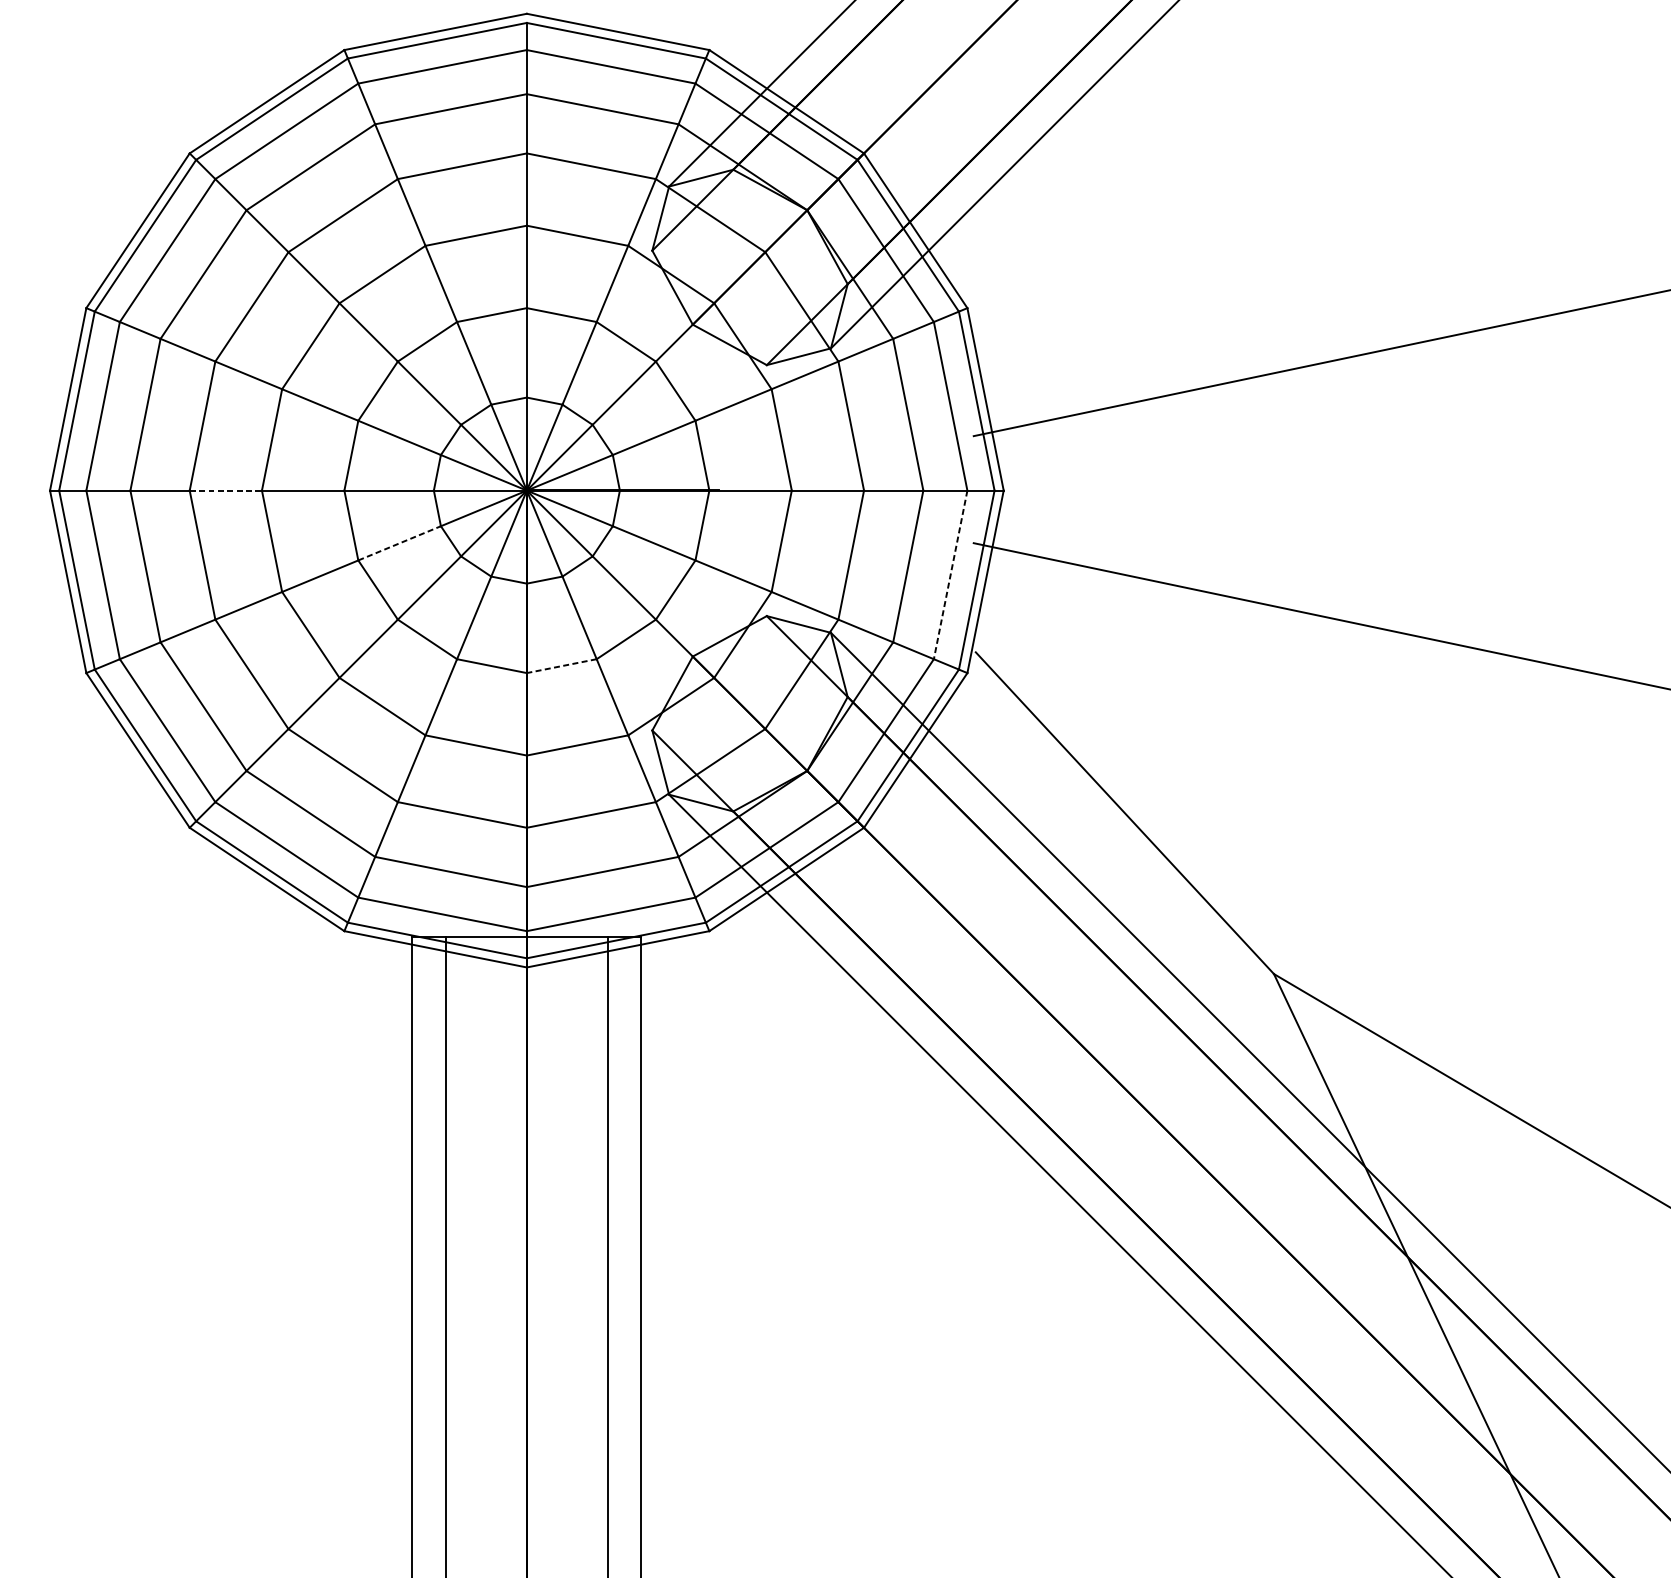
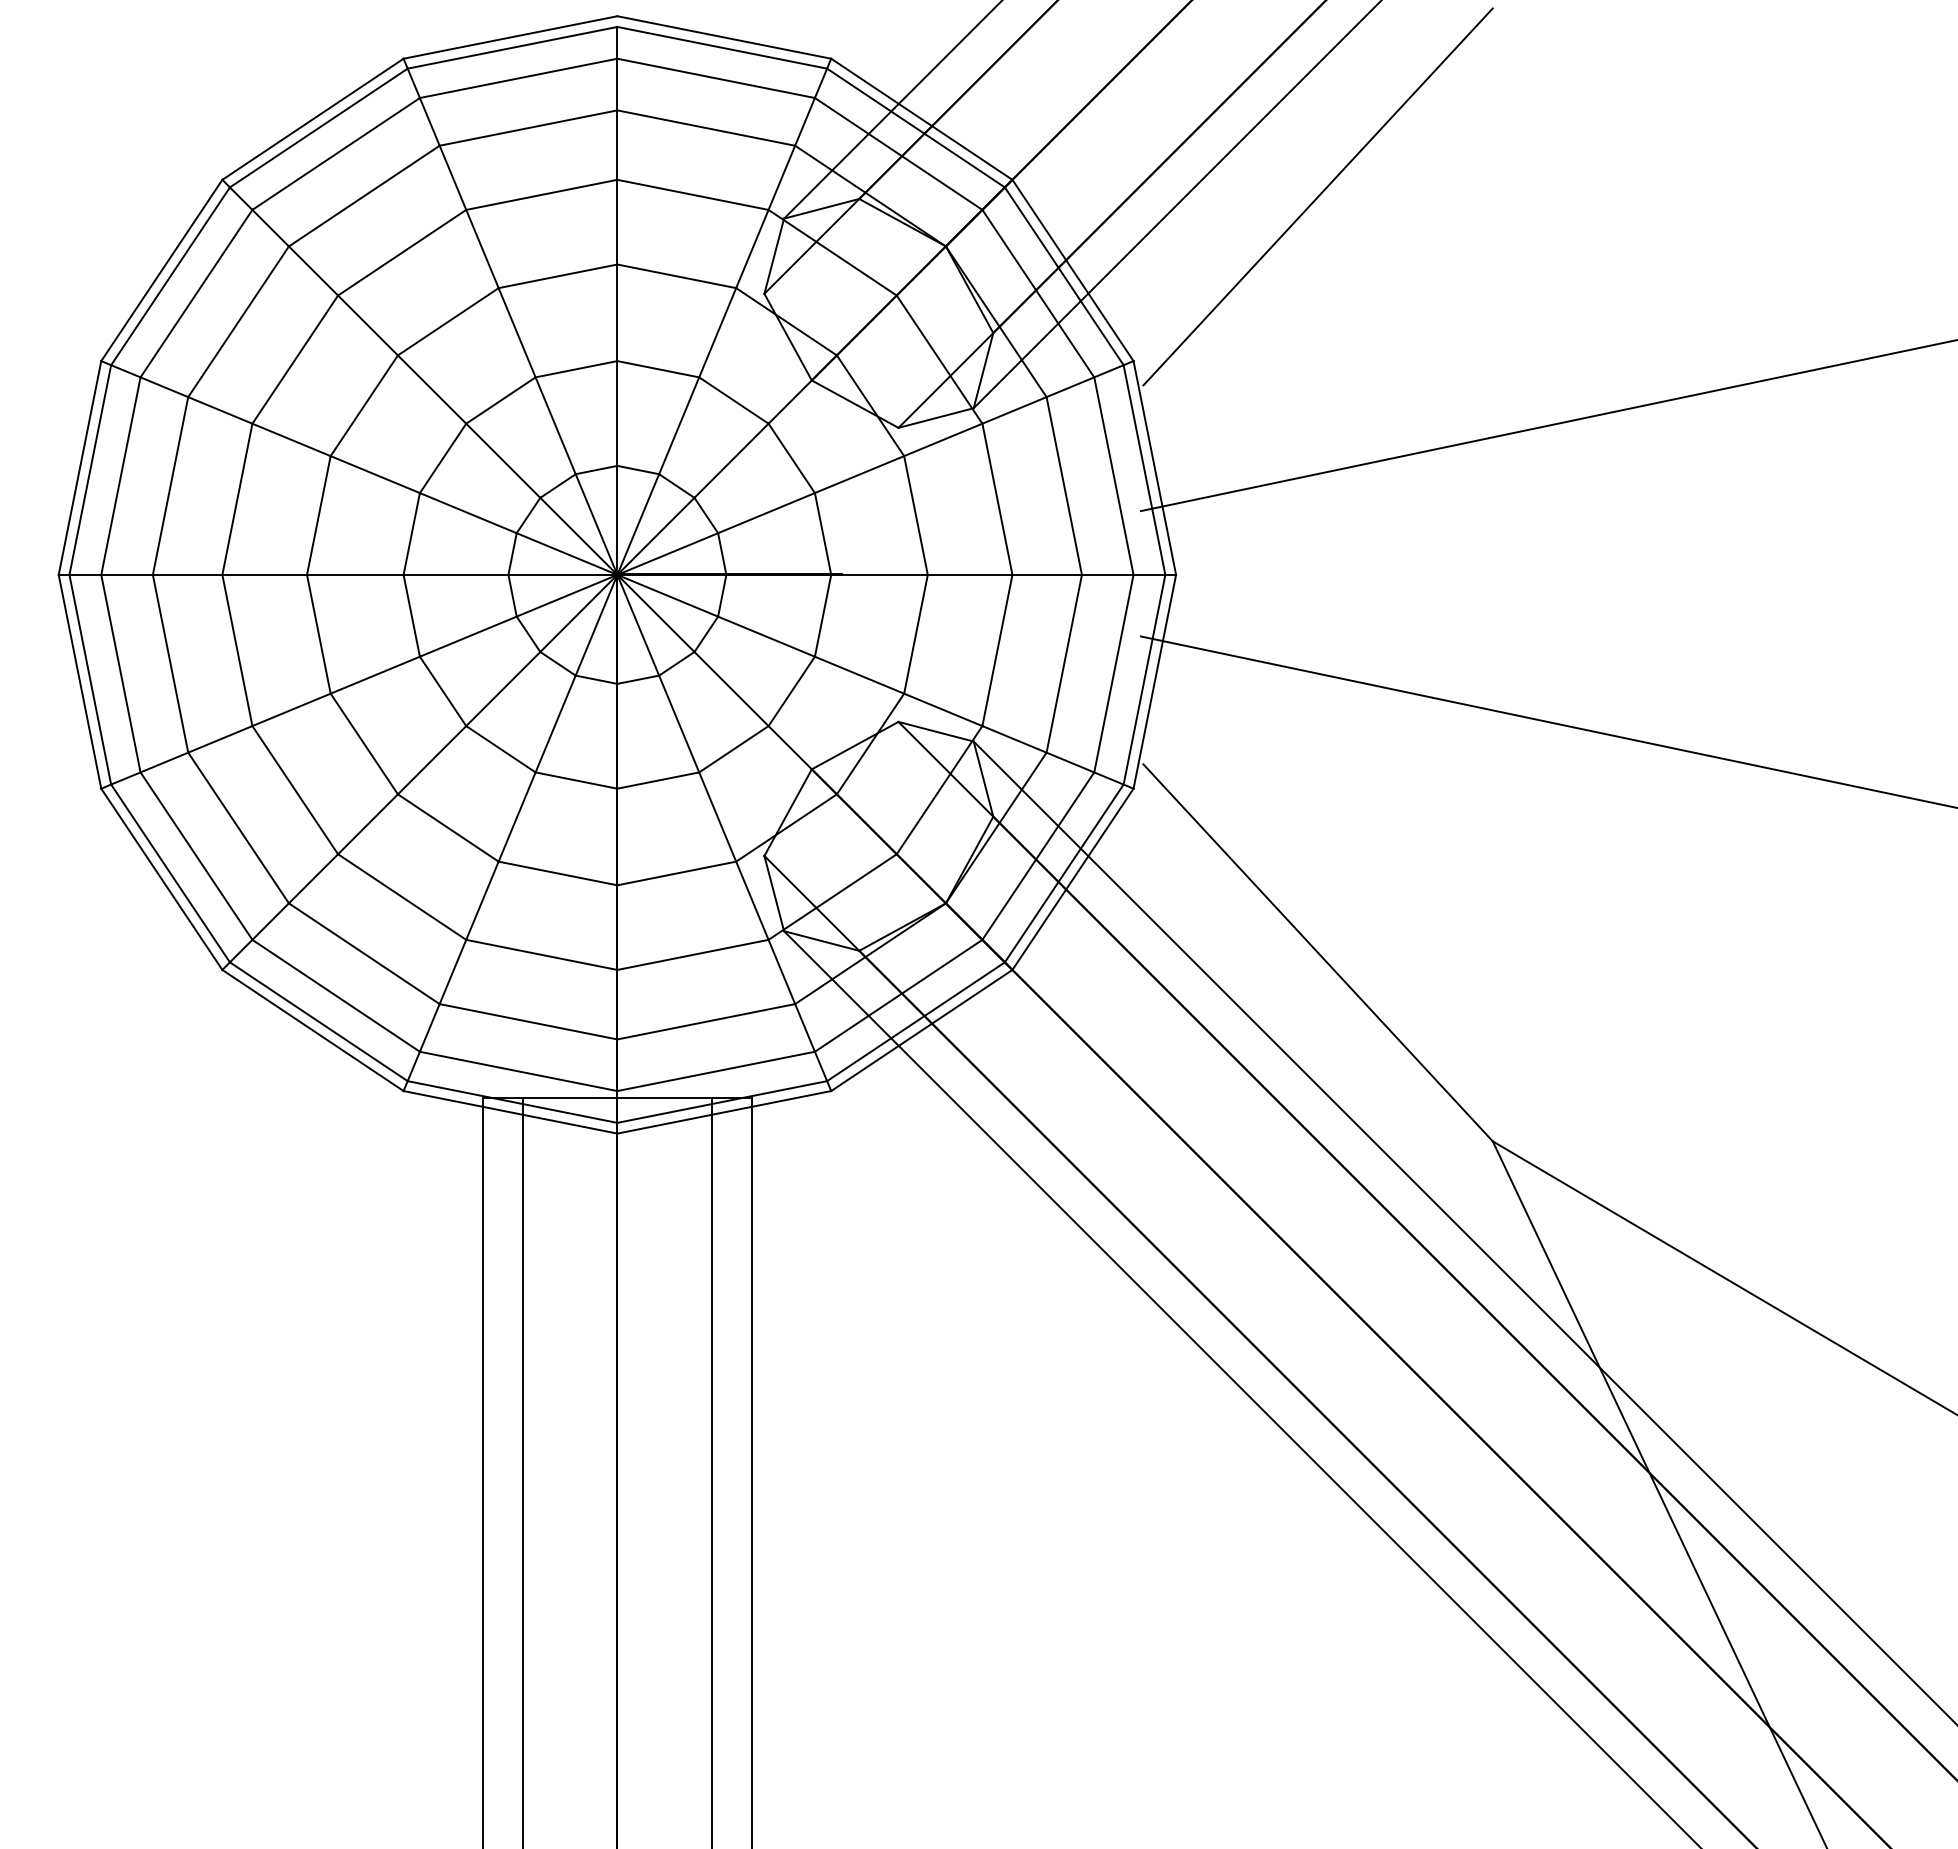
line: (1124, 167) -> (1317, 196), added
line: (226, 490) -> (265, 574), dashed -> solid
line: (399, 543) -> (468, 636), dashed -> solid
line: (950, 574) -> (1113, 673), dashed -> solid
line: (561, 666) -> (658, 780), dashed -> solid

